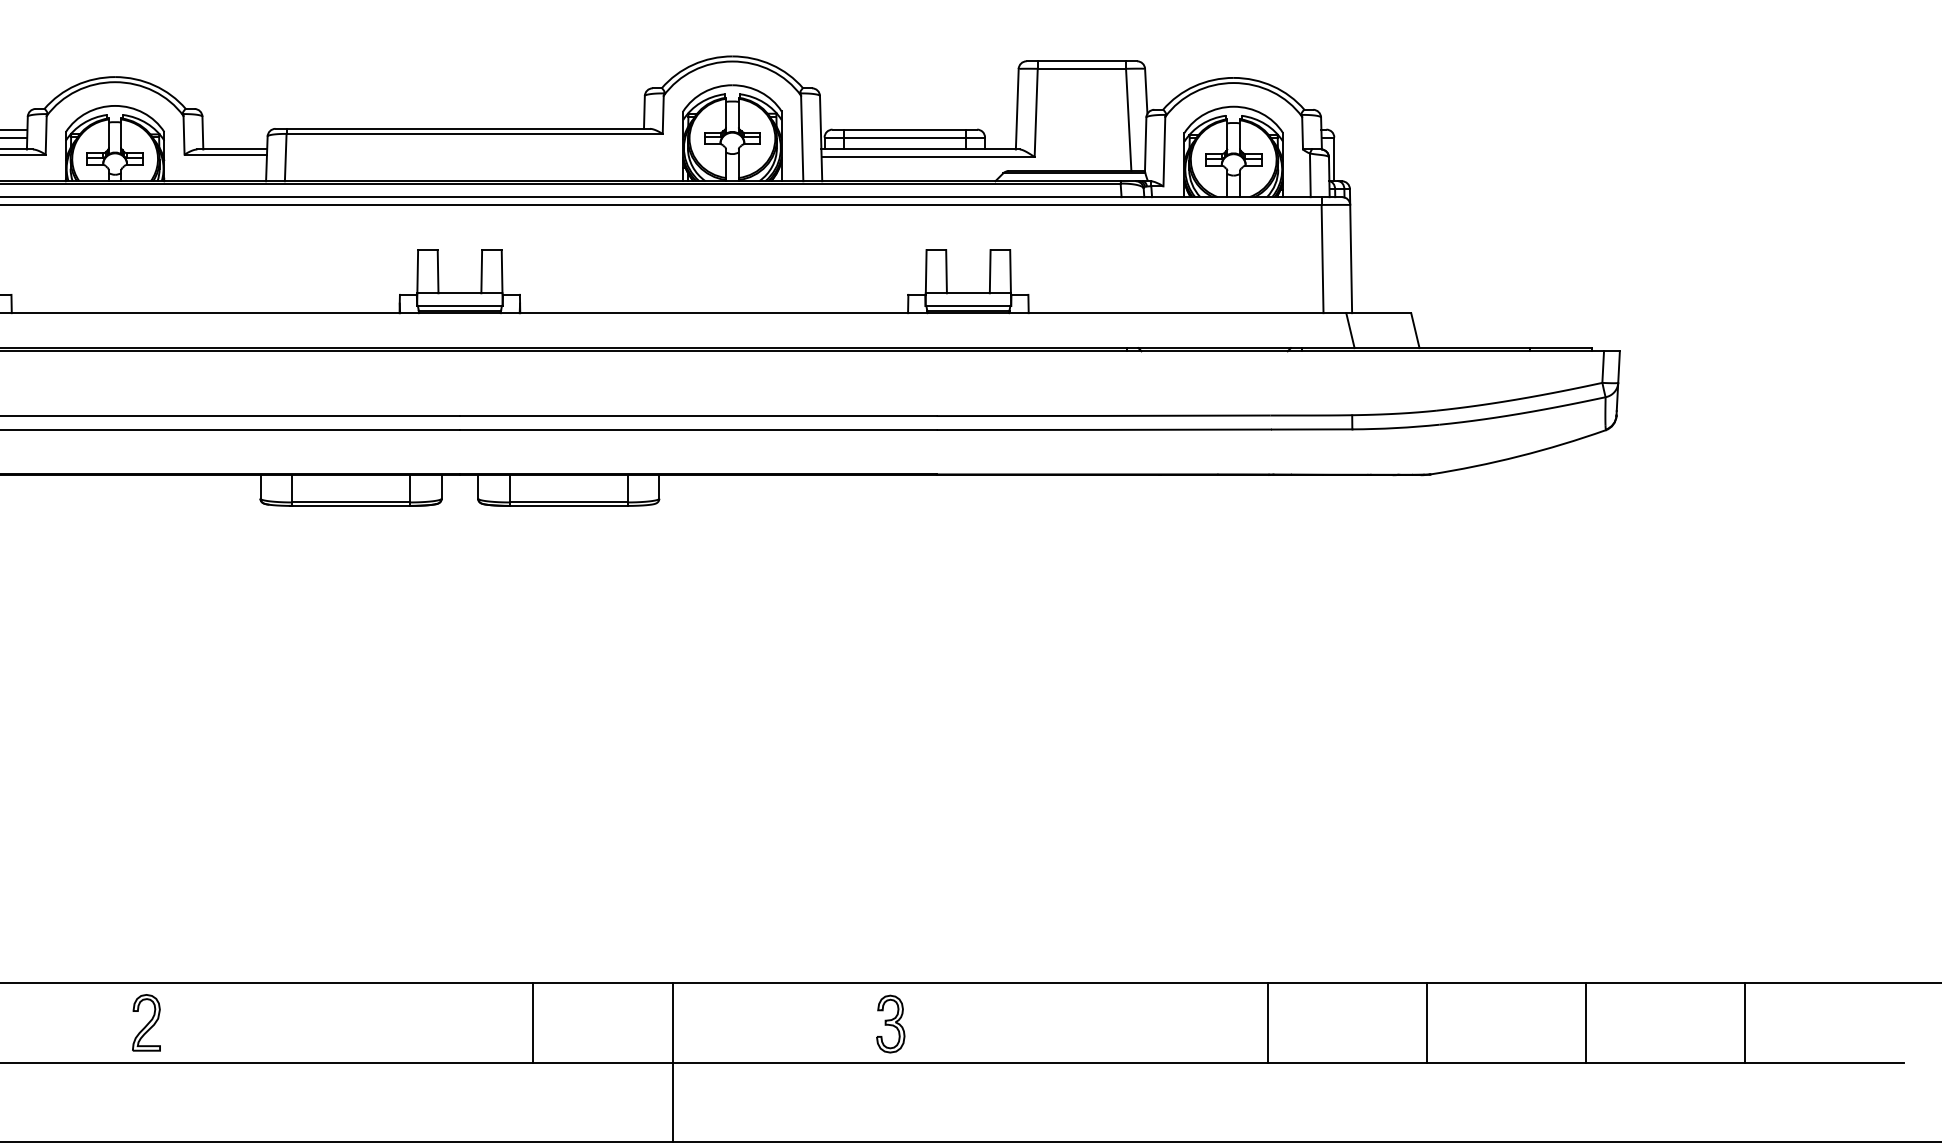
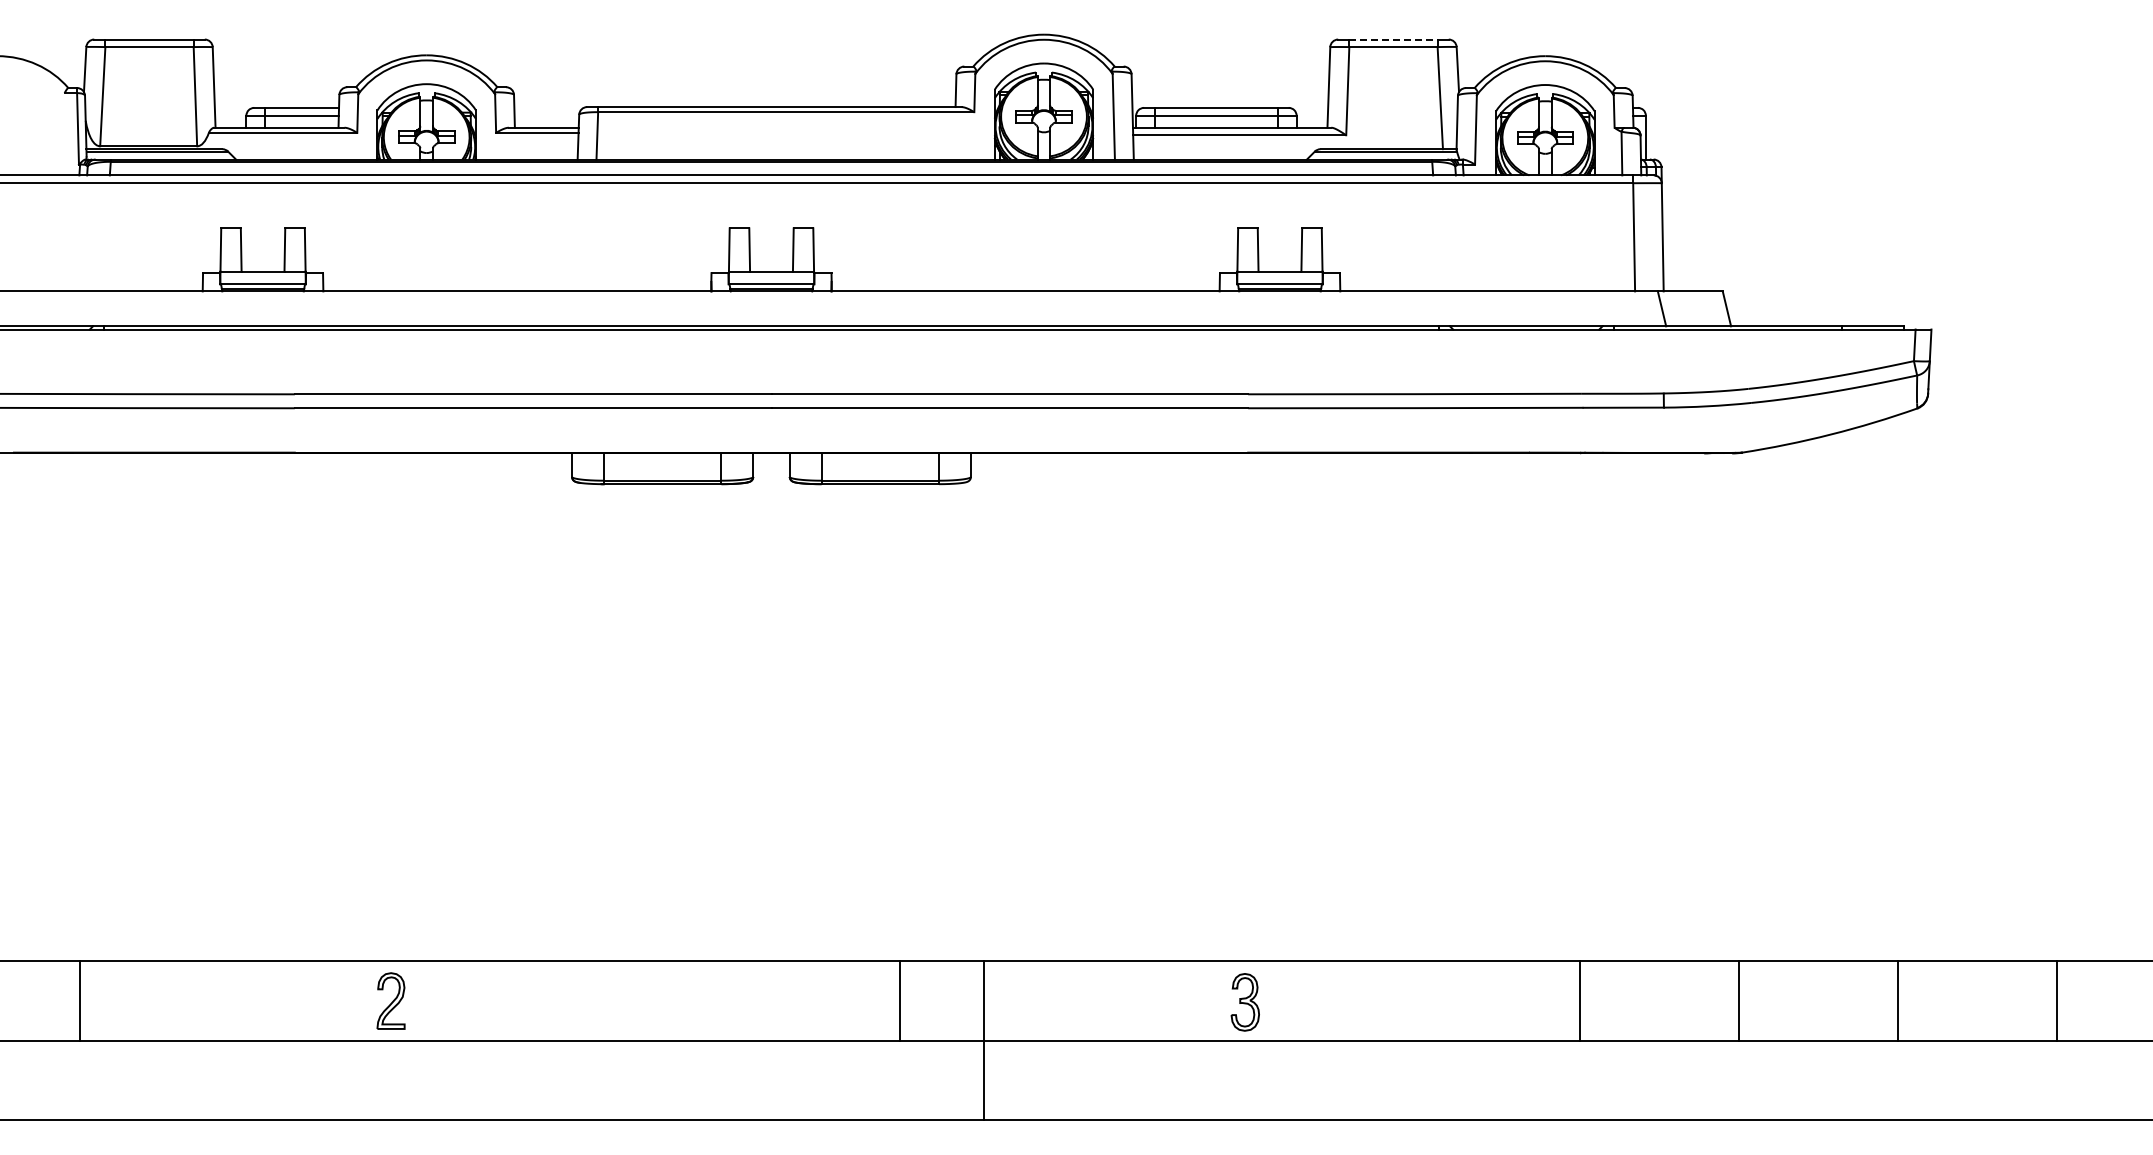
line: (1081, 61) -> (1393, 39), solid -> dashed
part: (145, 1022) -> (390, 1000), moved
line: (533, 1022) -> (900, 1000), moved
part: (889, 1024) -> (1244, 1002), moved

